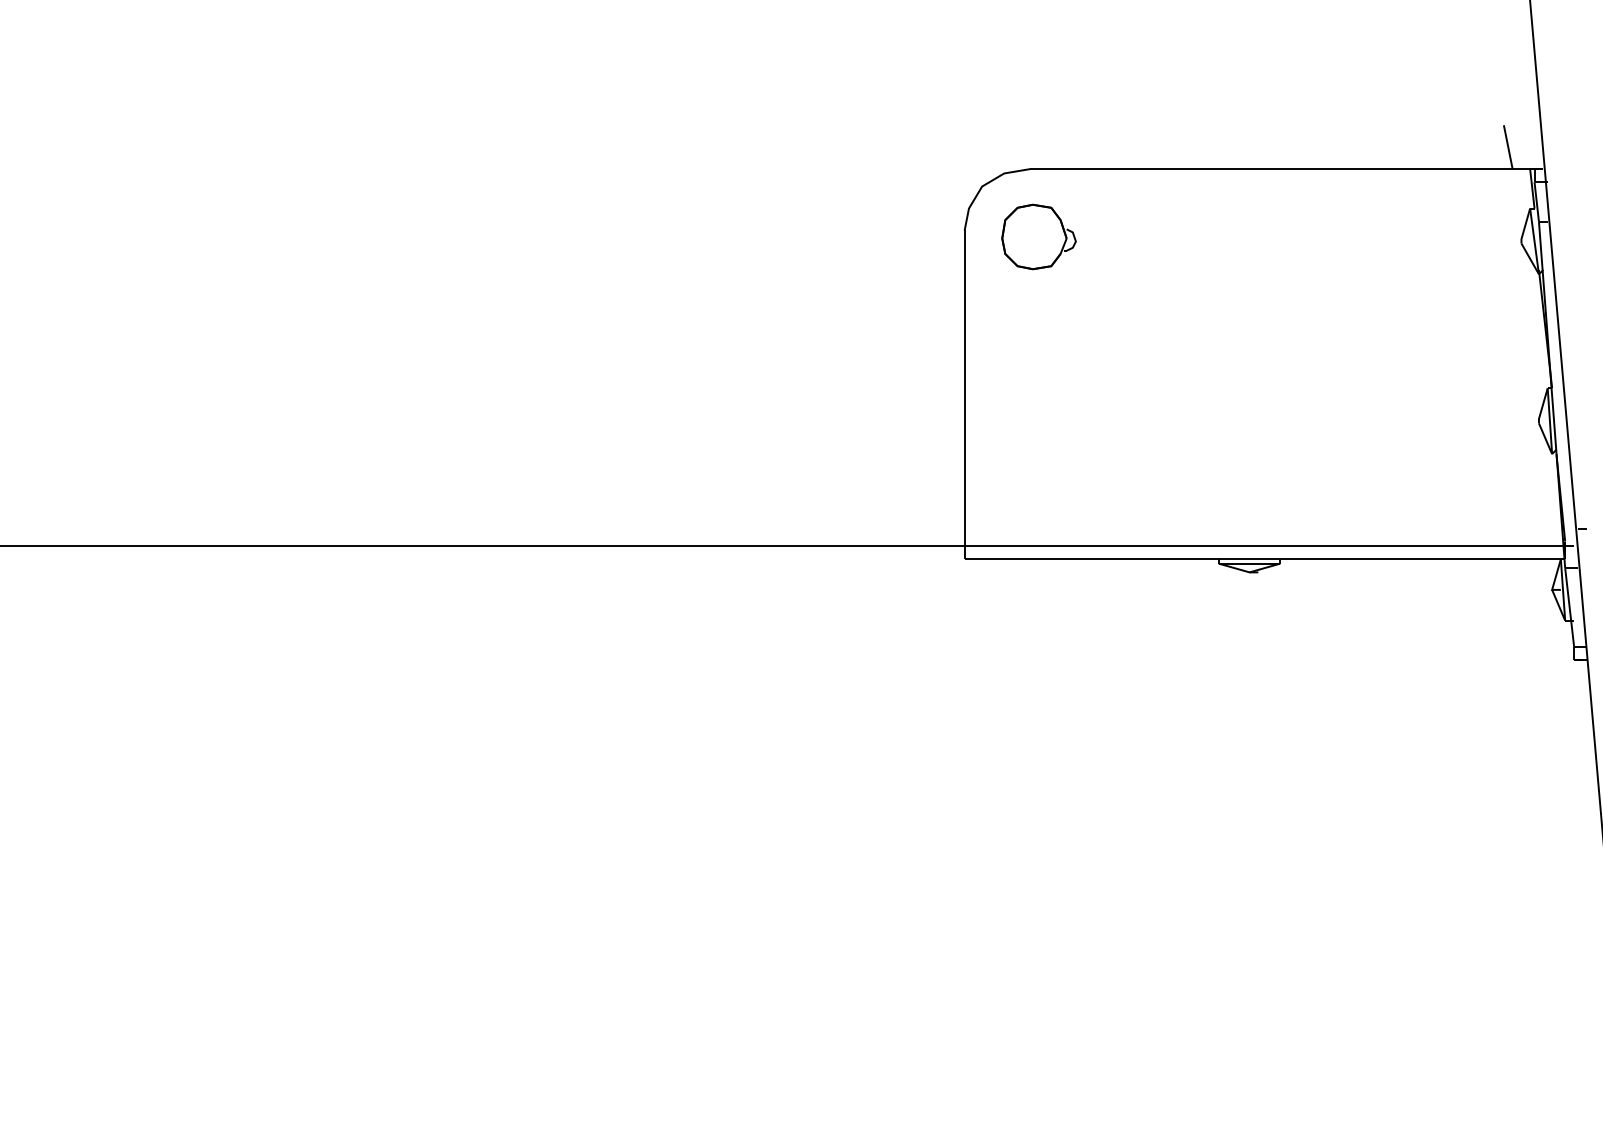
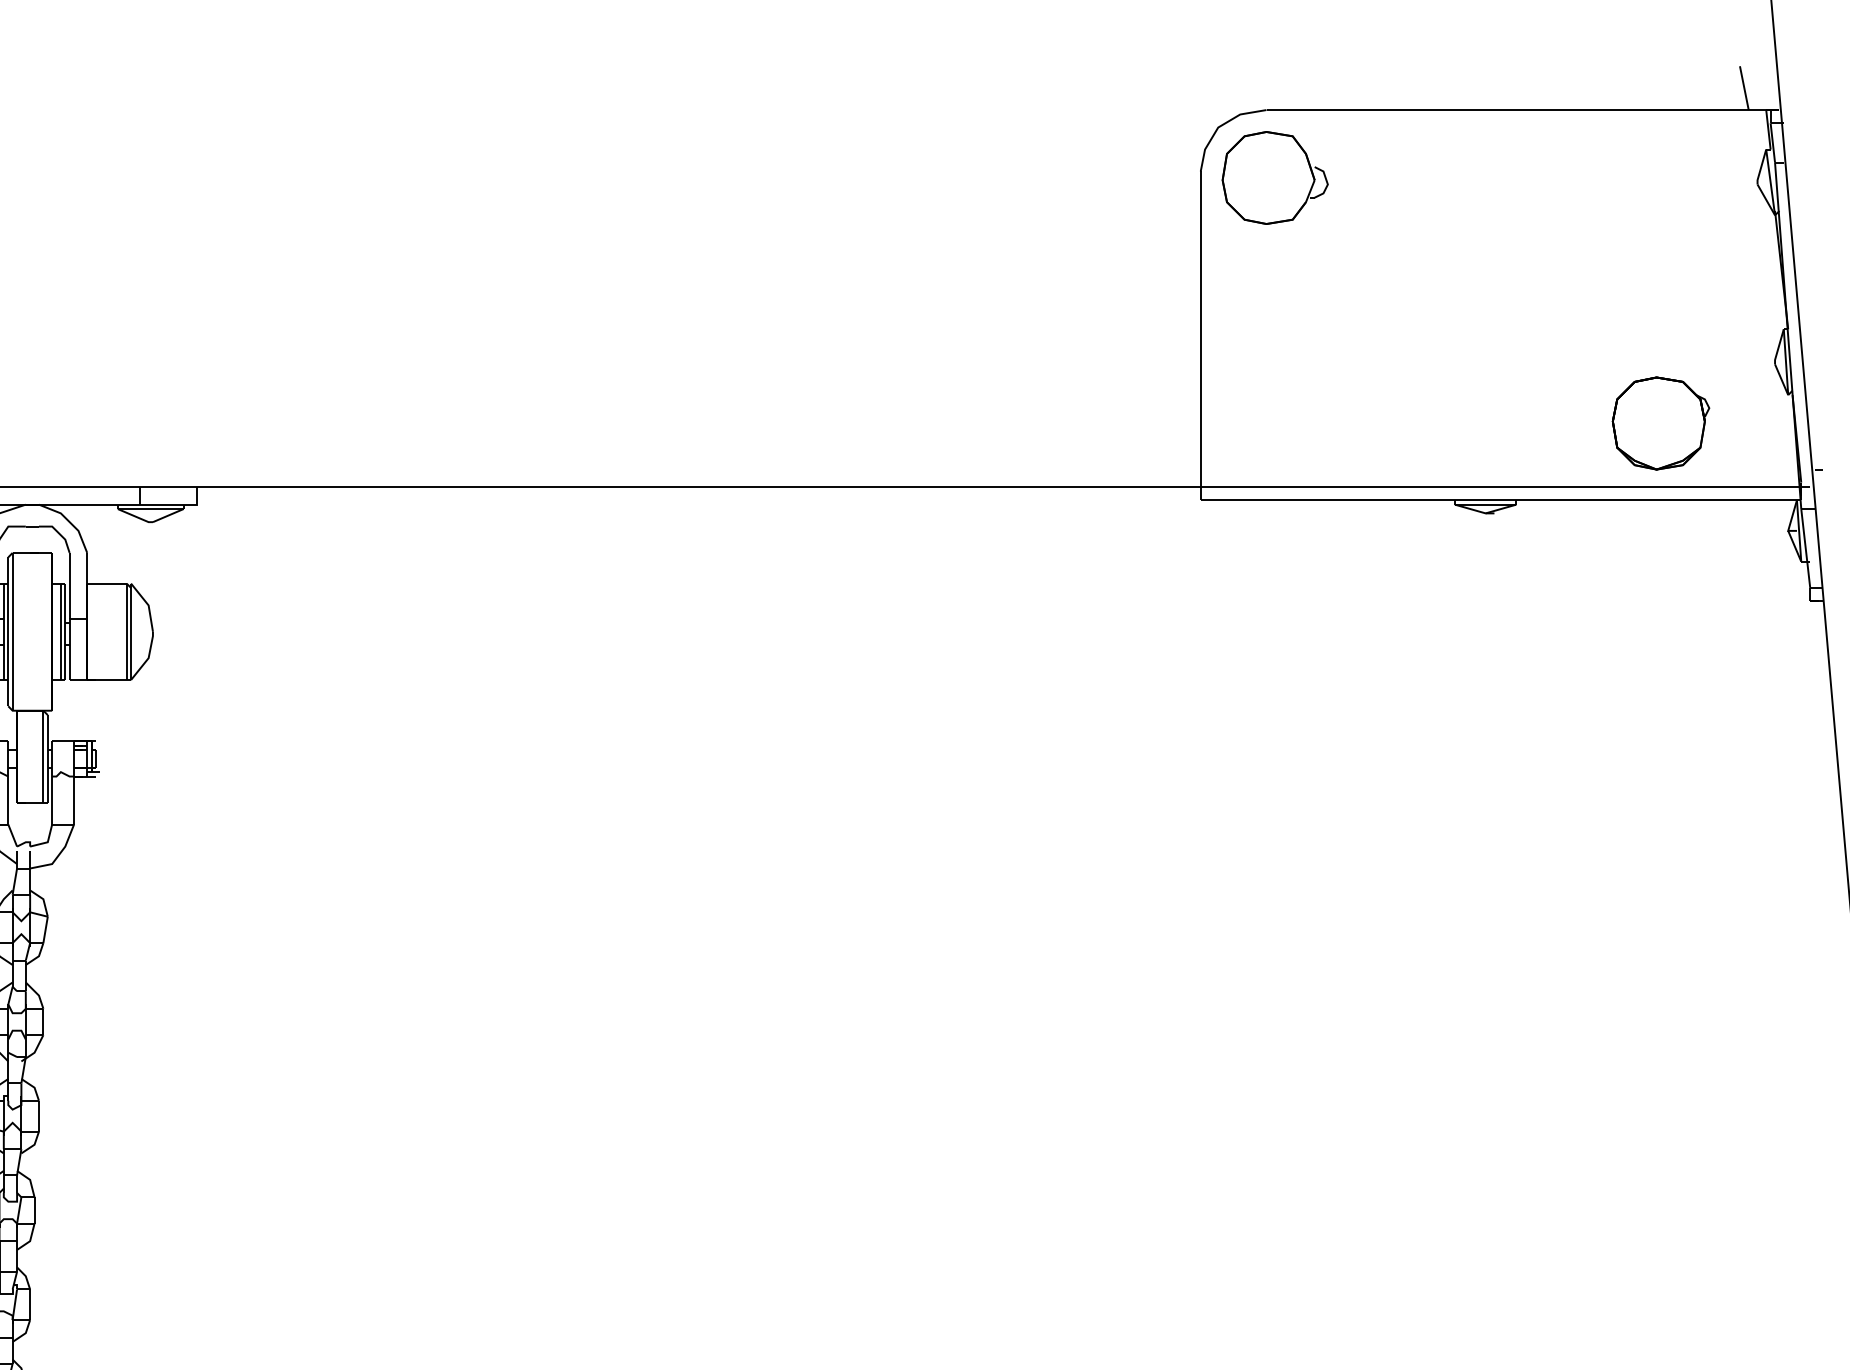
part: (1038, 236) -> (1274, 177), size x1.43
part: (1424, 482) -> (1660, 423), added

